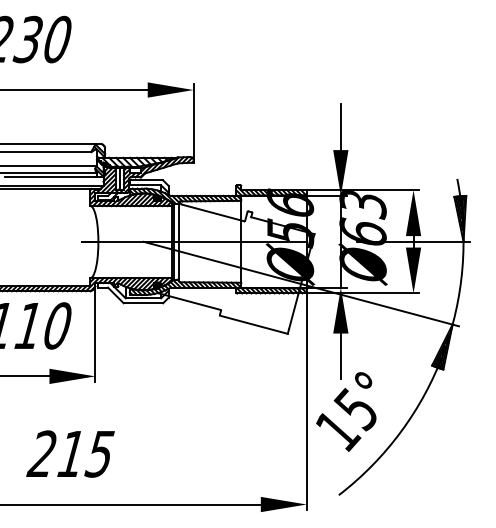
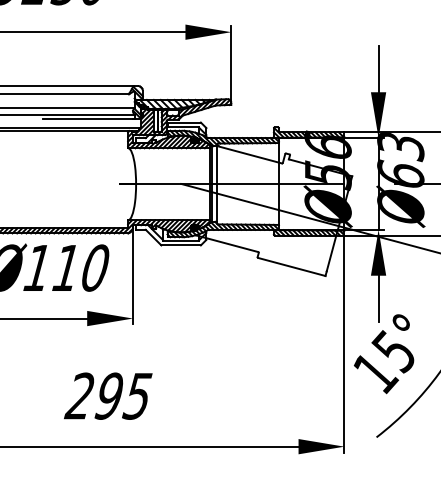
text: (70, 453) -> (108, 395), 215 -> 295

